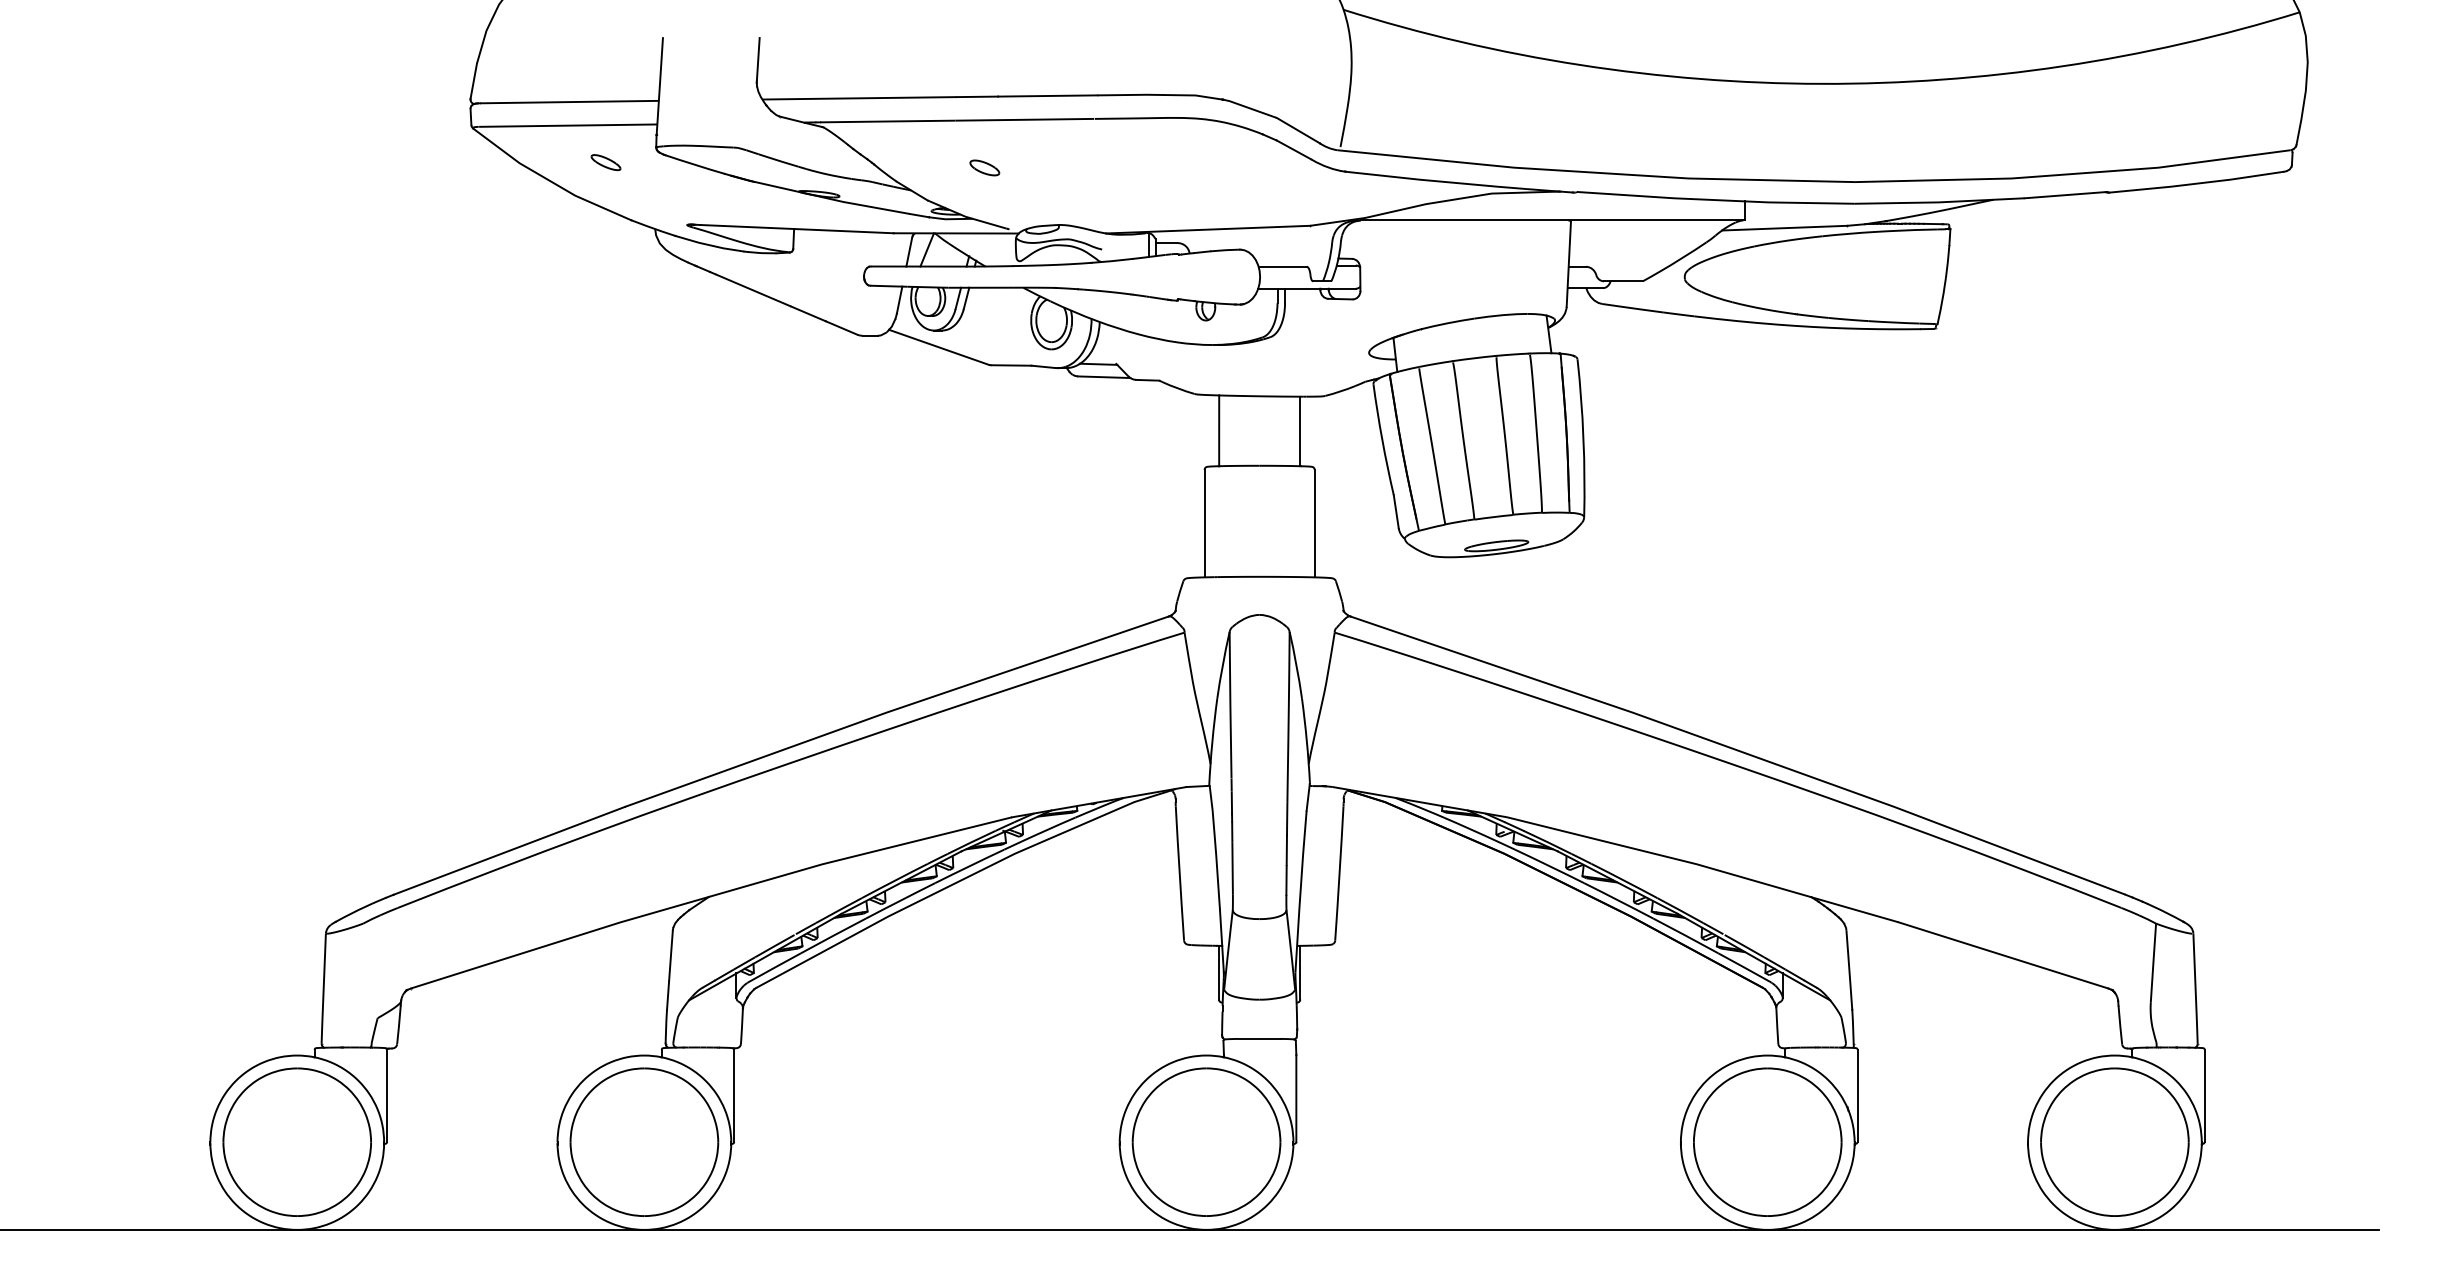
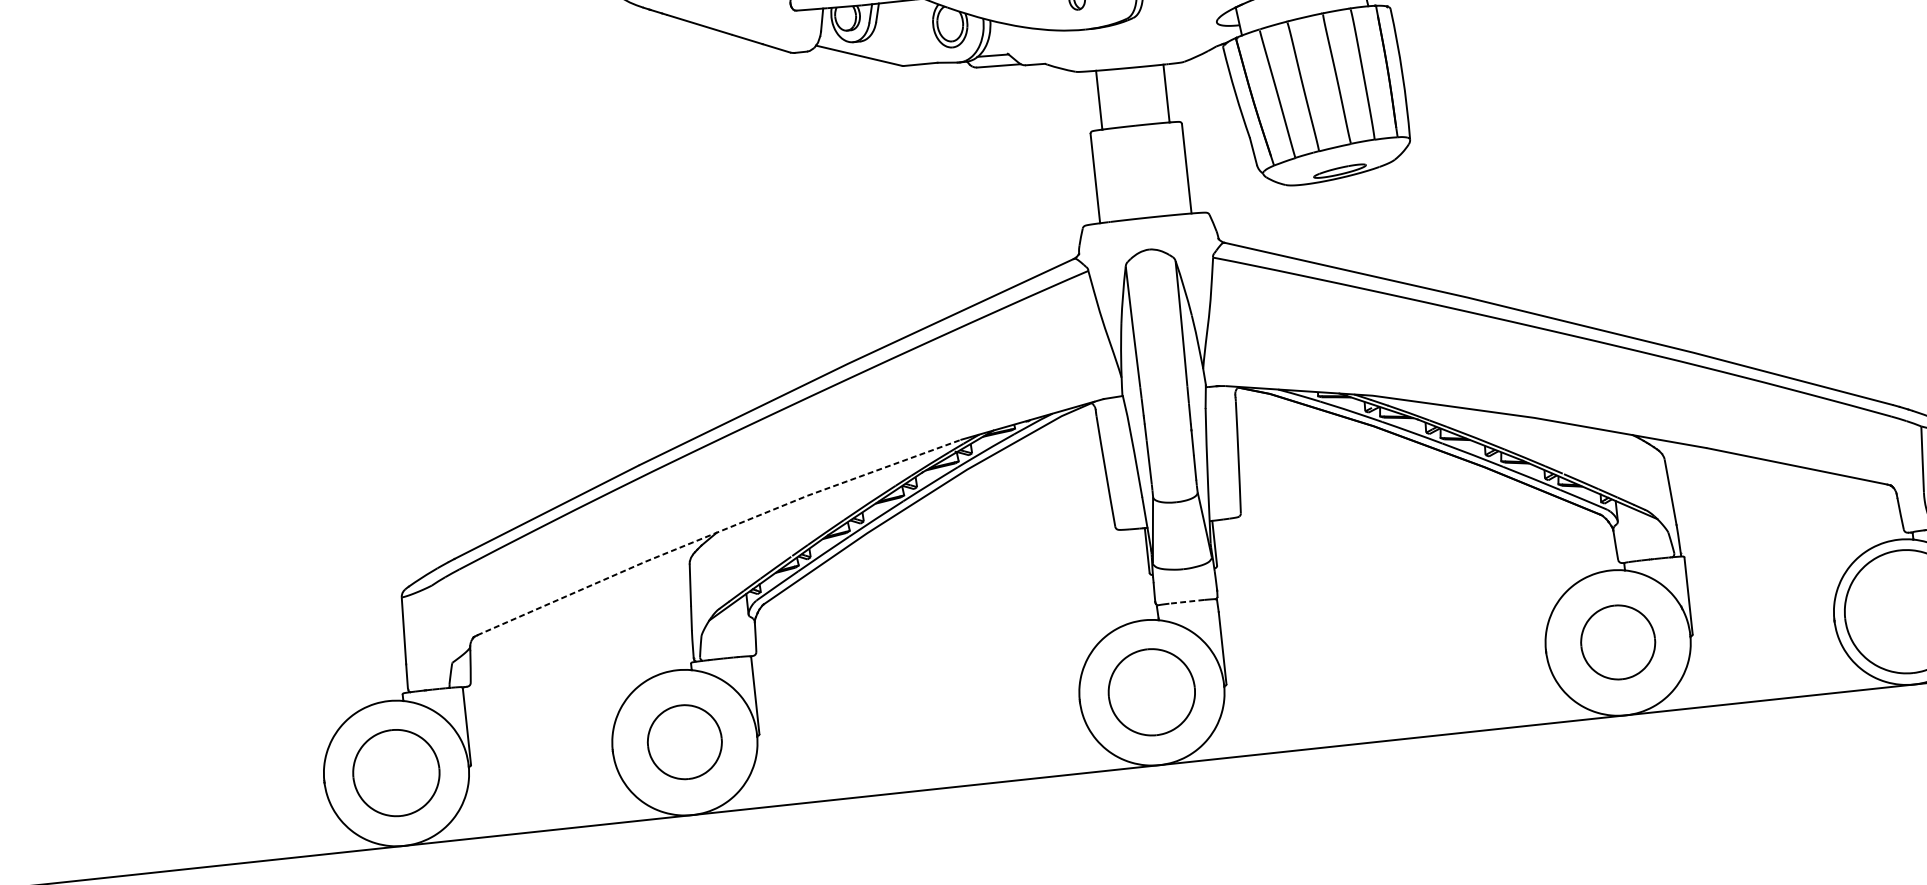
line: (709, 896) -> (717, 532), solid -> dashed
line: (1259, 1038) -> (1186, 601), solid -> dashed
part: (296, 1141) -> (395, 772), size x0.7
part: (644, 1141) -> (684, 741), size x0.6
part: (1206, 1141) -> (1151, 691), size x0.7
part: (1767, 1141) -> (1617, 641), size x0.6

